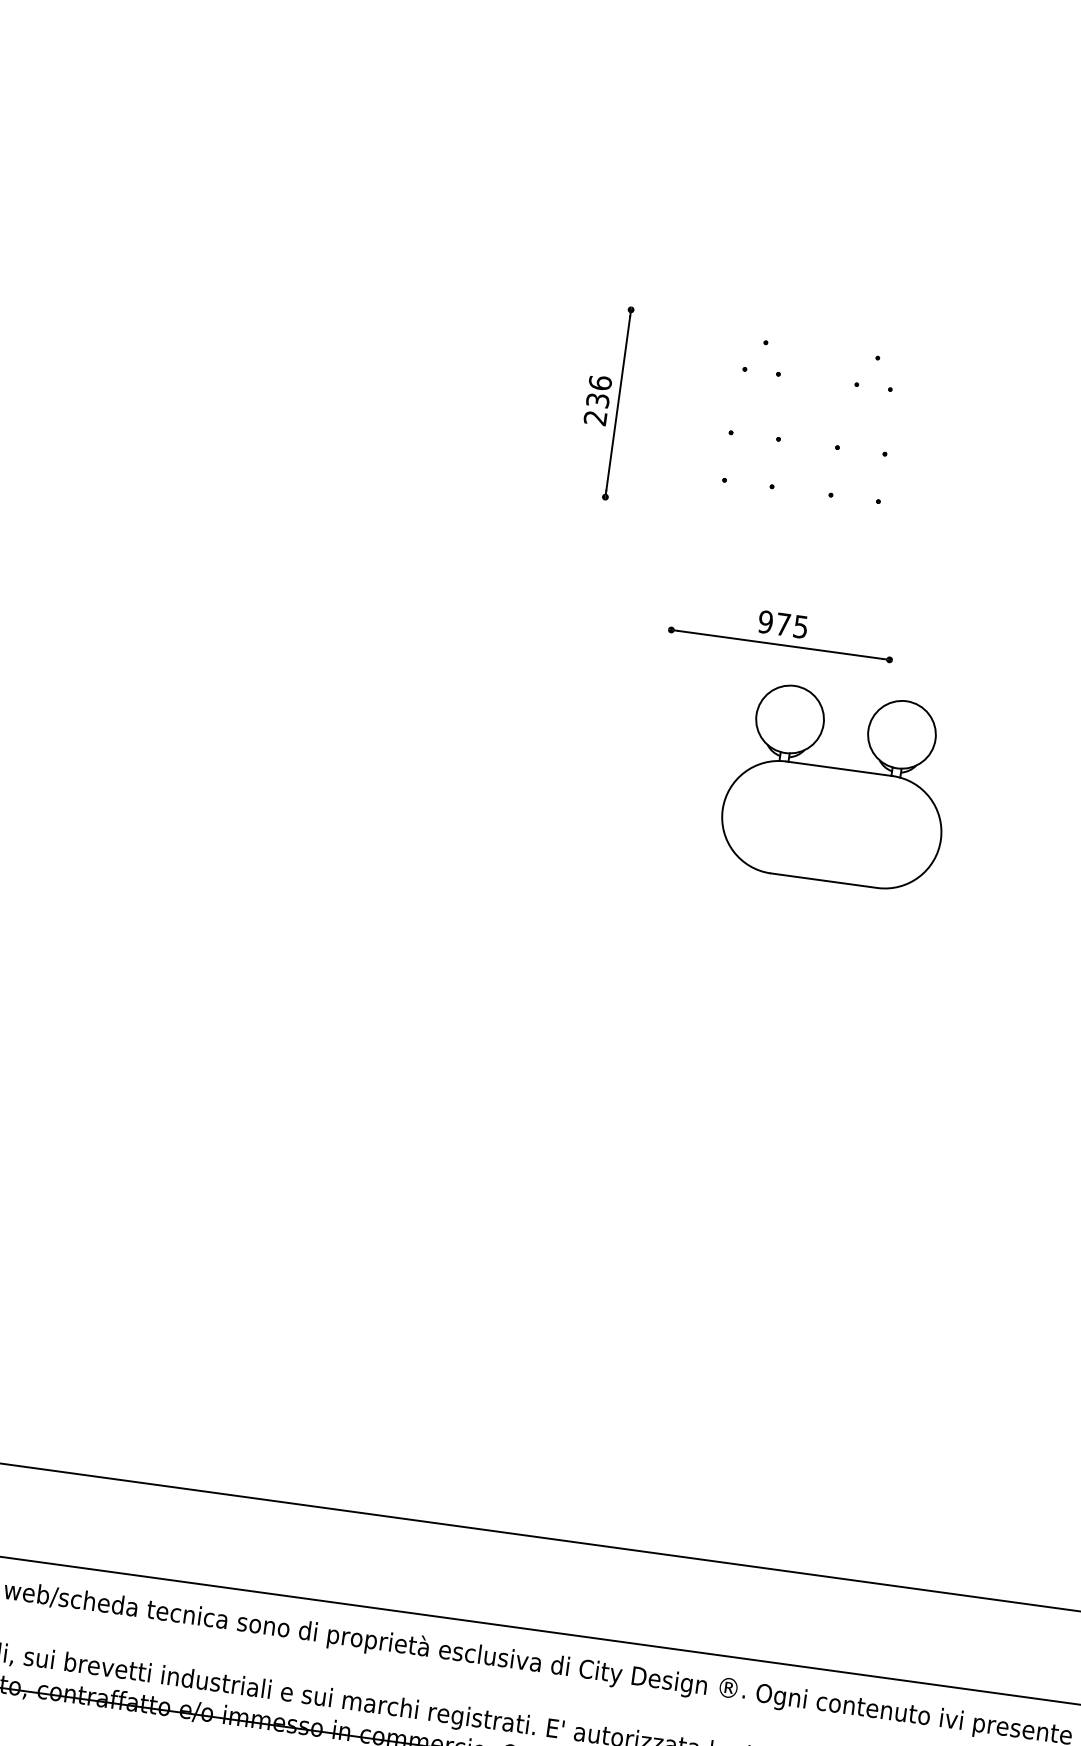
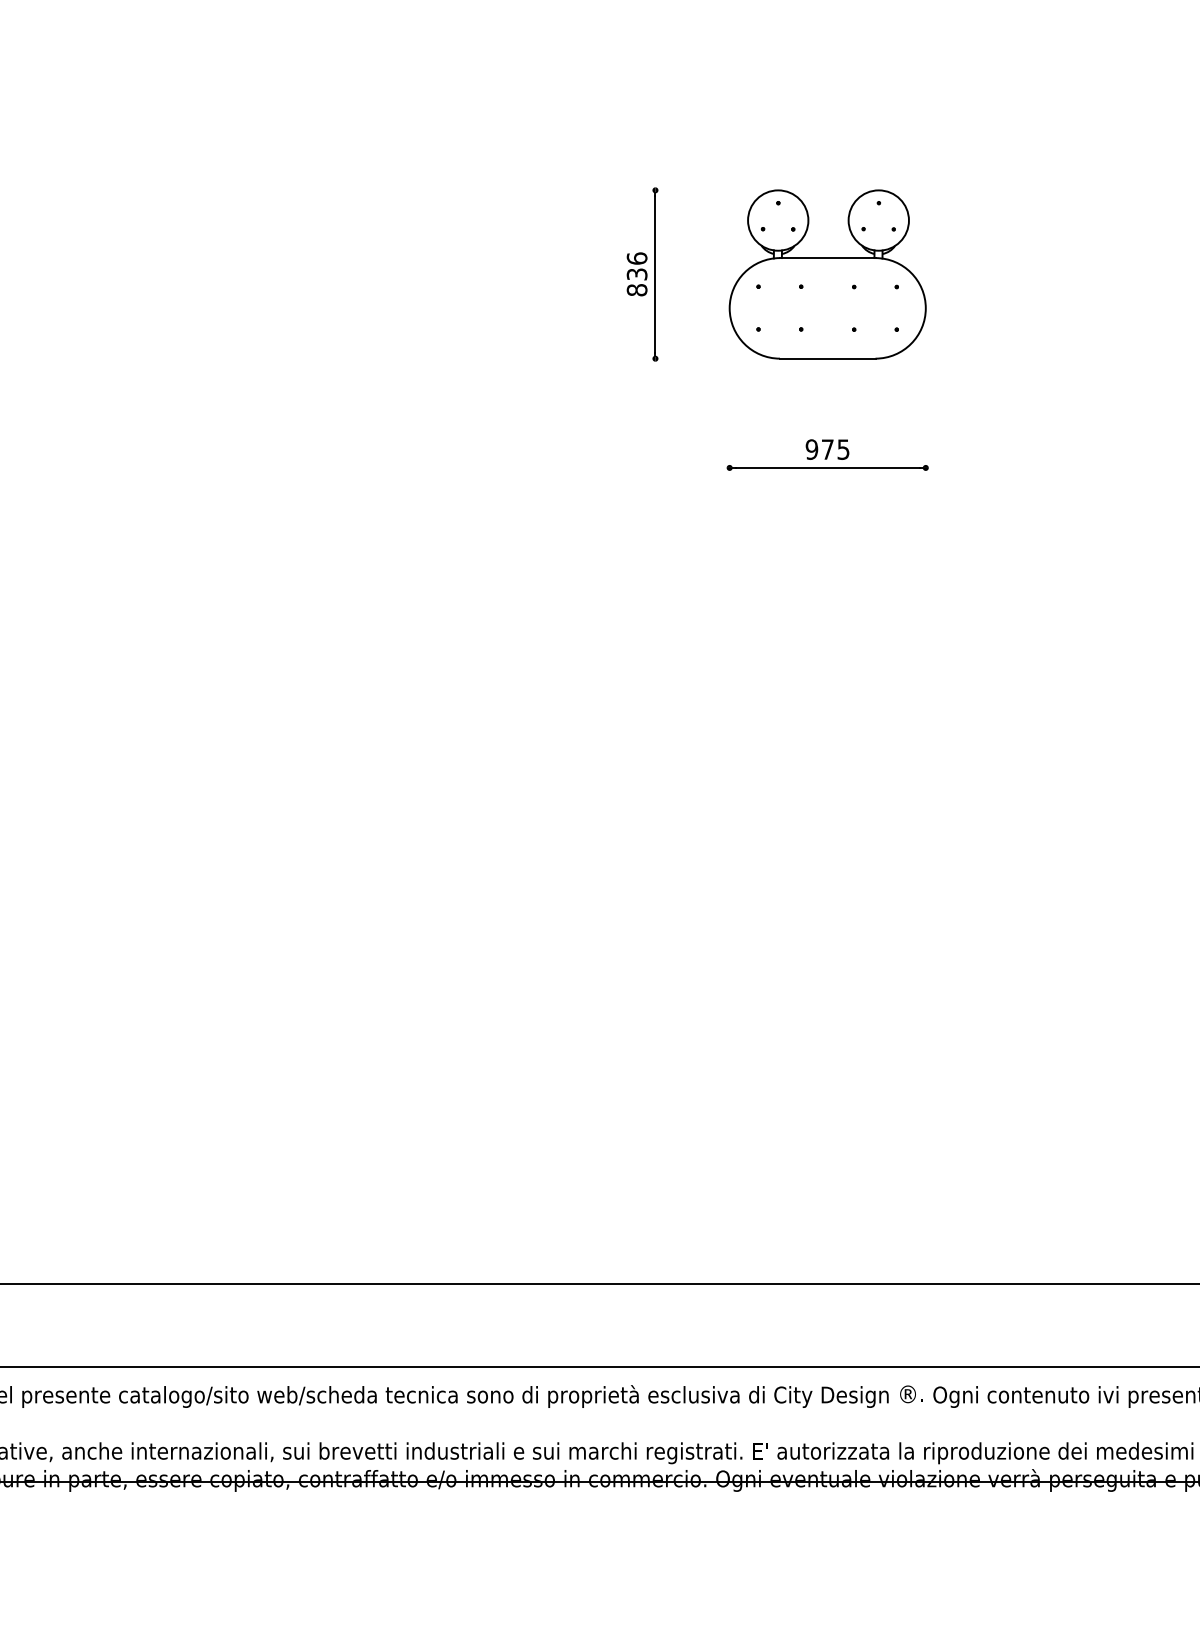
text: (594, 418) -> (636, 290), 236 -> 836
part: (836, 787) -> (827, 274), moved

